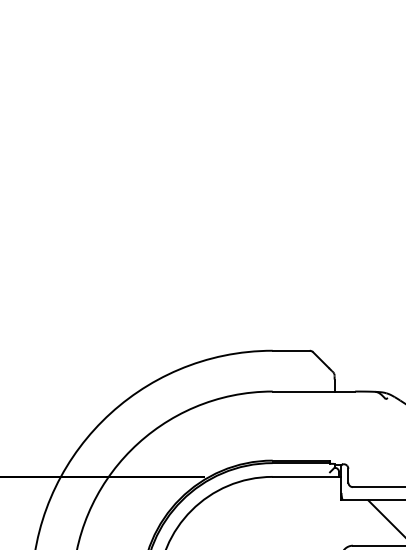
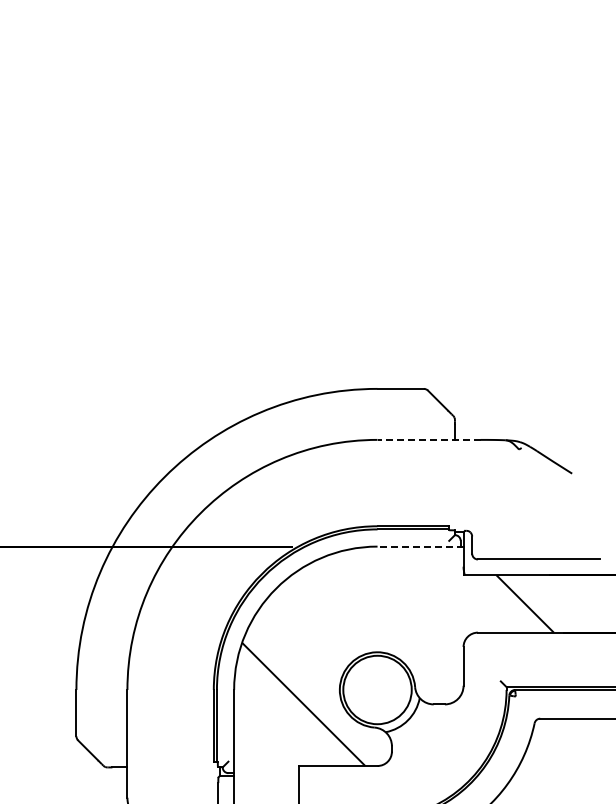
line: (314, 391) -> (429, 439), solid -> dashed
line: (307, 476) -> (420, 546), solid -> dashed

